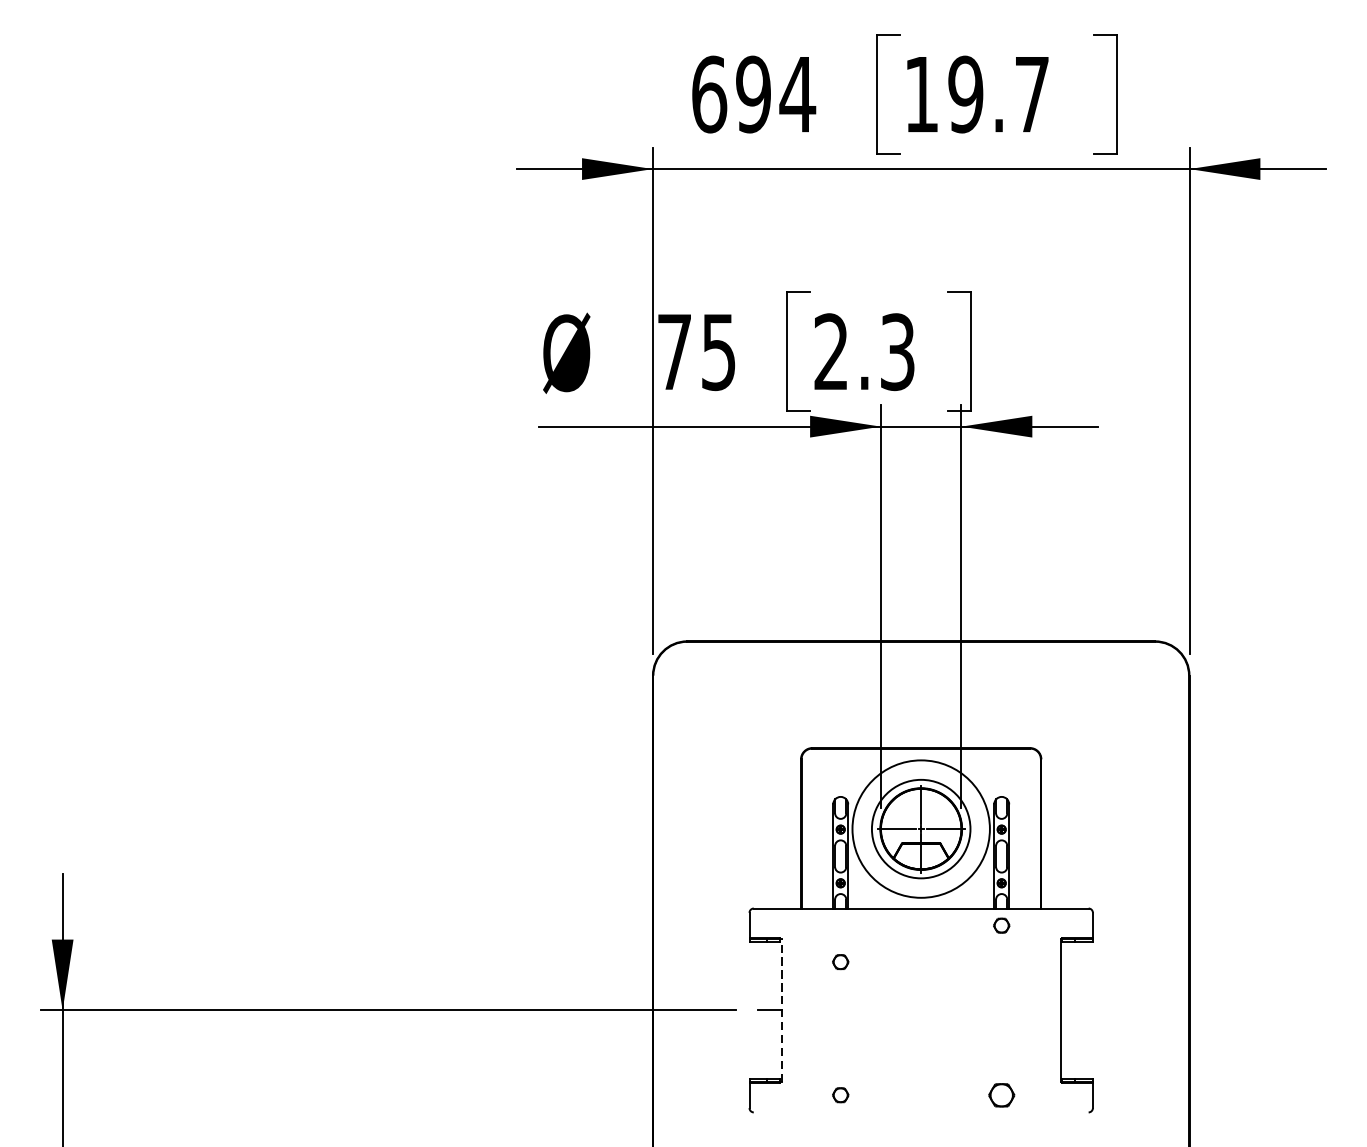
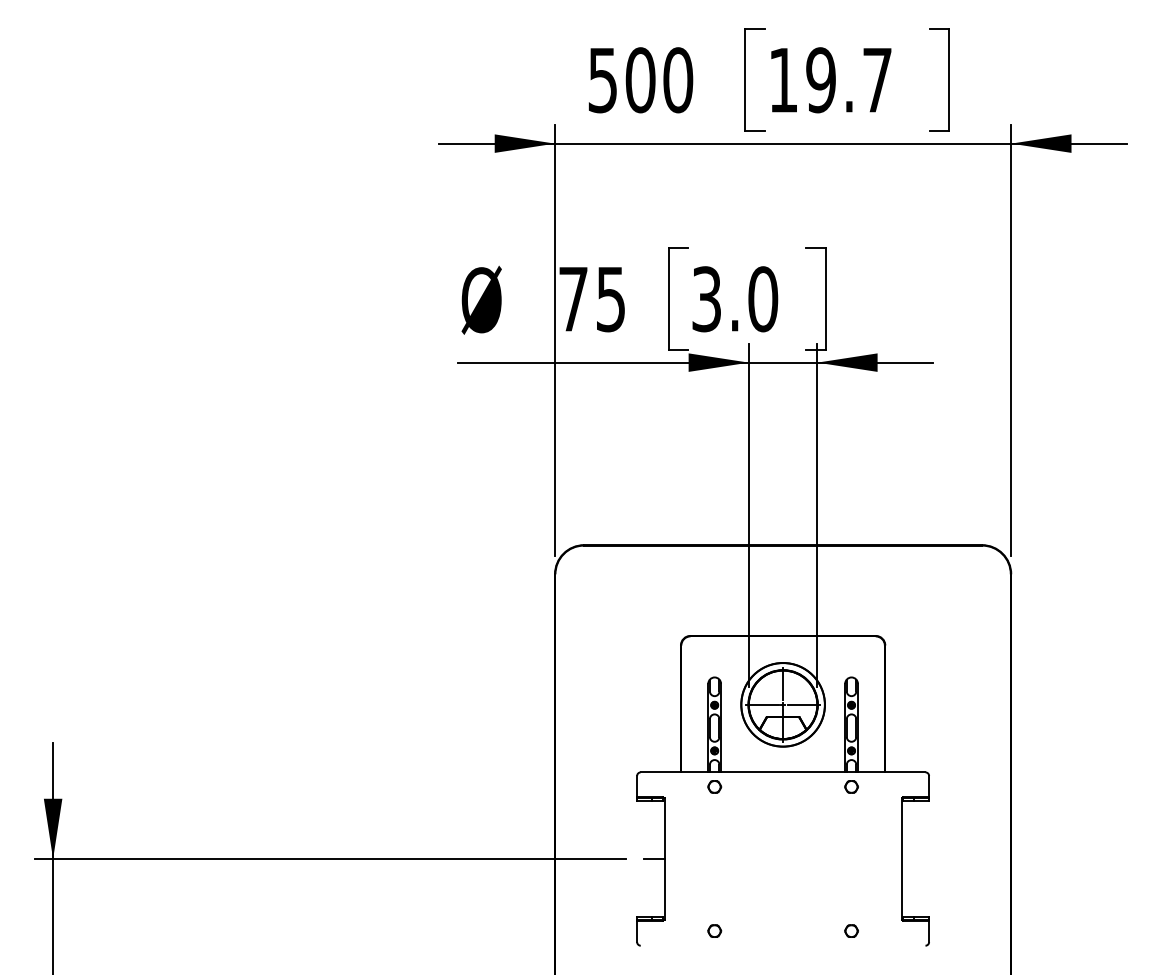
text: (753, 94) -> (640, 80), 694 -> 500
text: (865, 352) -> (735, 299), 2.3 -> 3.0
circle: (920, 828) -> (782, 704), size x0.71
part: (840, 961) -> (714, 786), moved
line: (781, 1011) -> (664, 859), dashed -> solid
part: (1001, 1094) -> (851, 930), size x0.62

